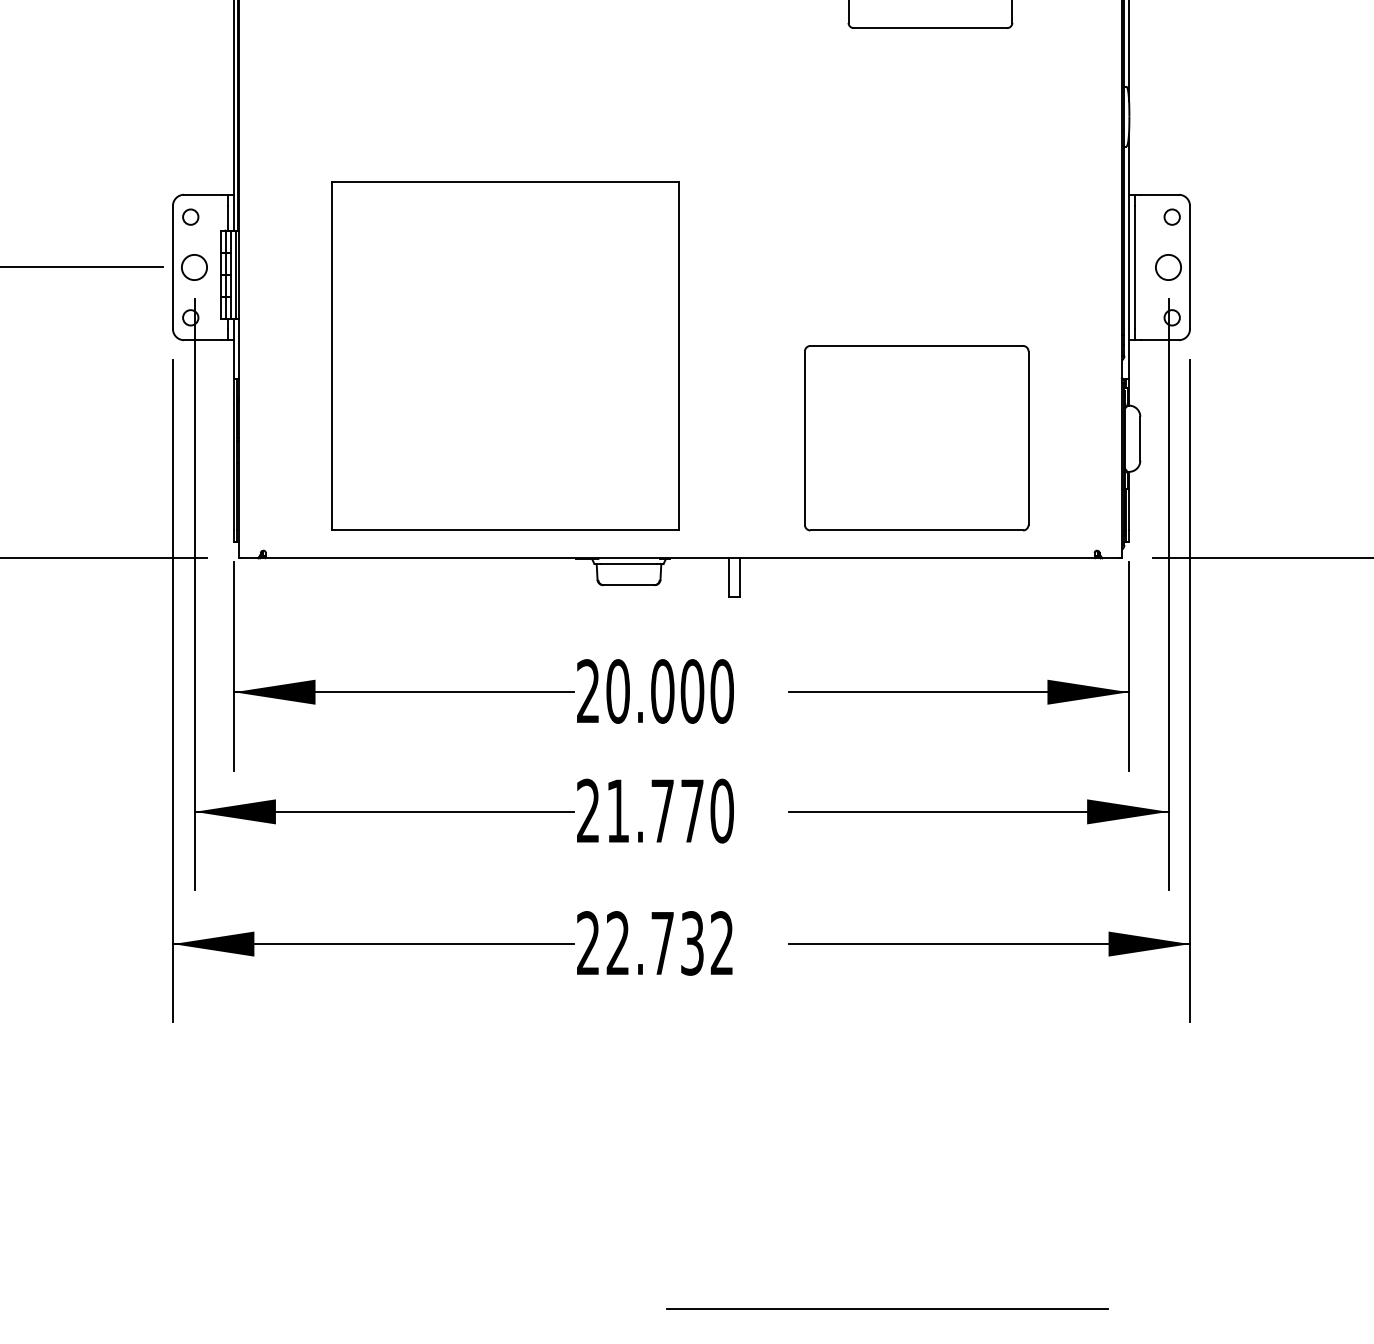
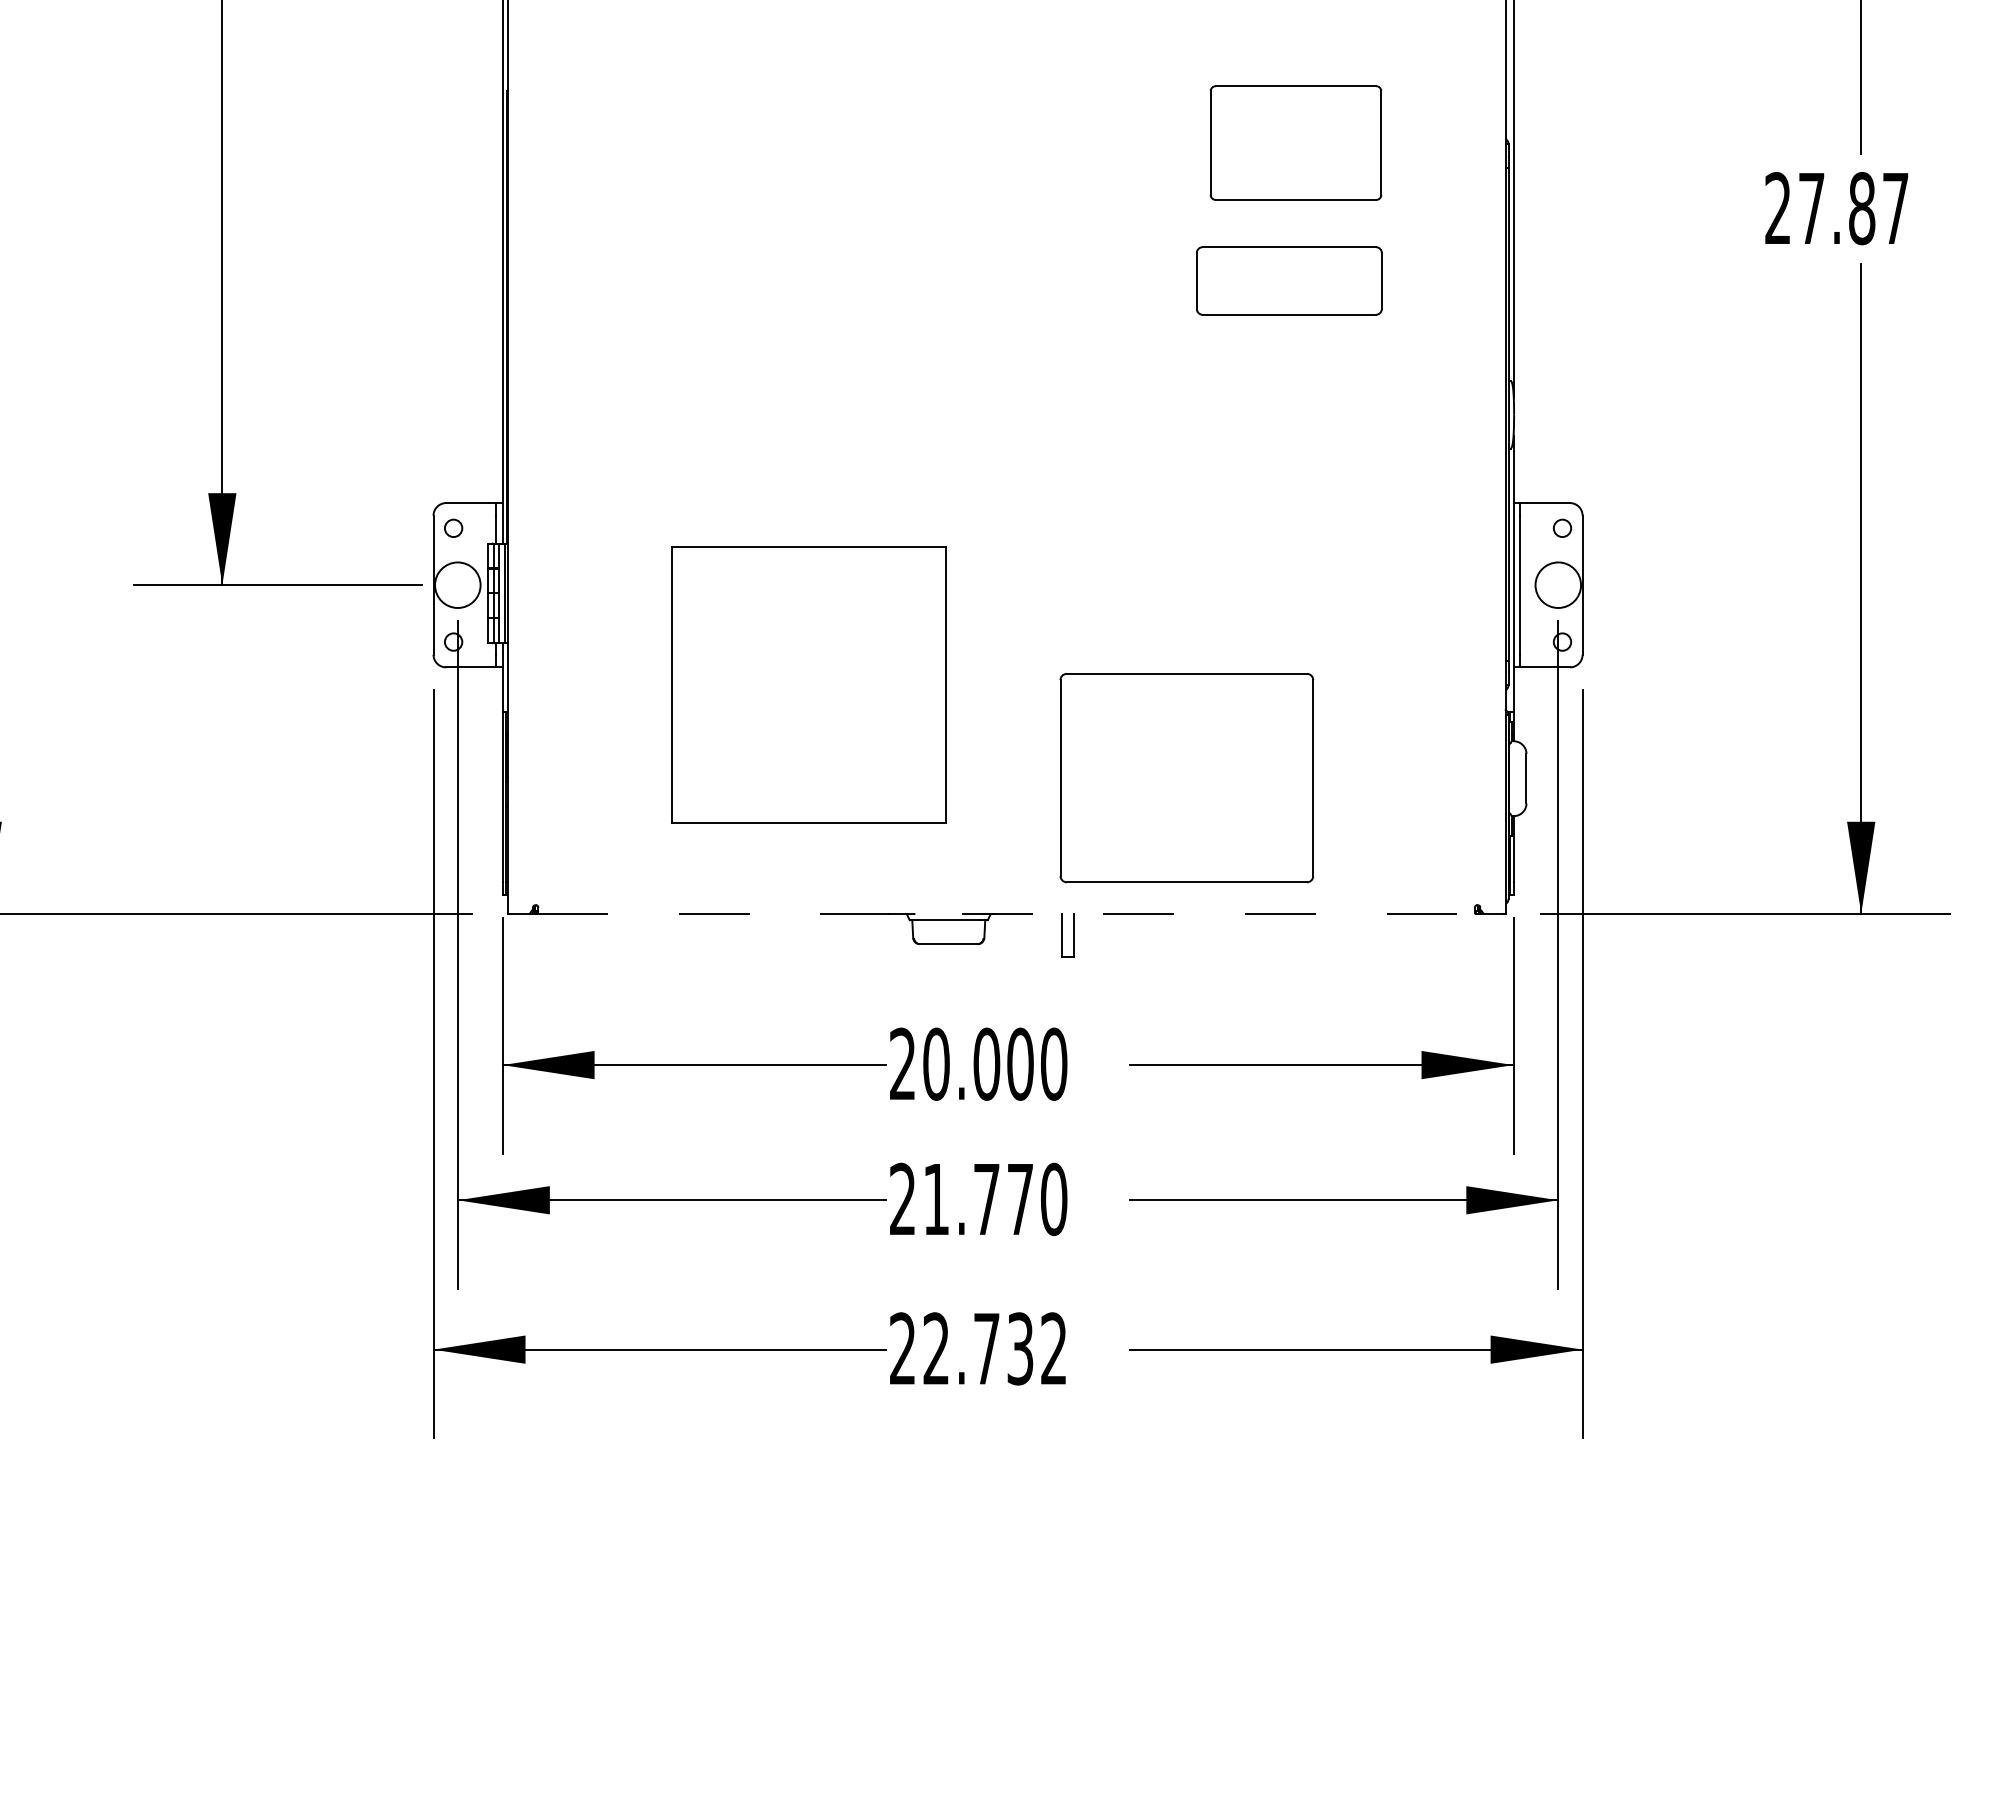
circle: (194, 267) -> (457, 585), size x1.6
circle: (1168, 267) -> (1558, 585), size x1.6
part: (504, 355) -> (808, 684), size x0.7
part: (916, 438) -> (1186, 778), moved
line: (680, 558) -> (1007, 913), solid -> dashed
line: (887, 1308) -> (1240, 1761), removed

